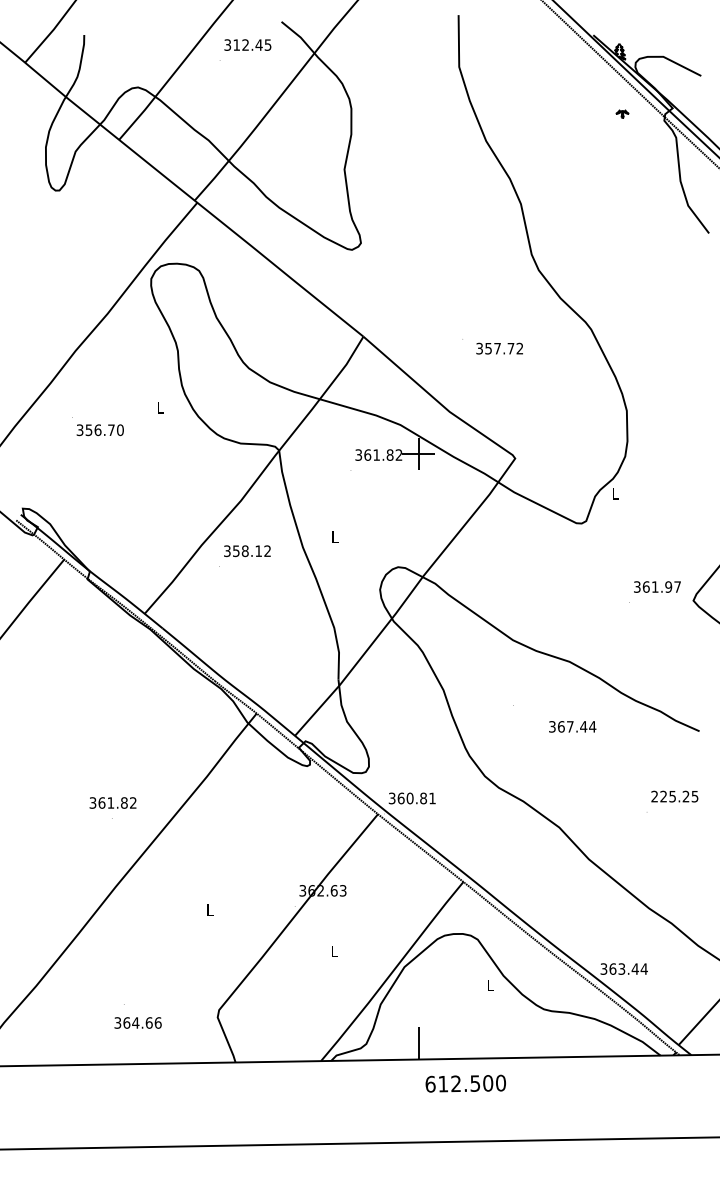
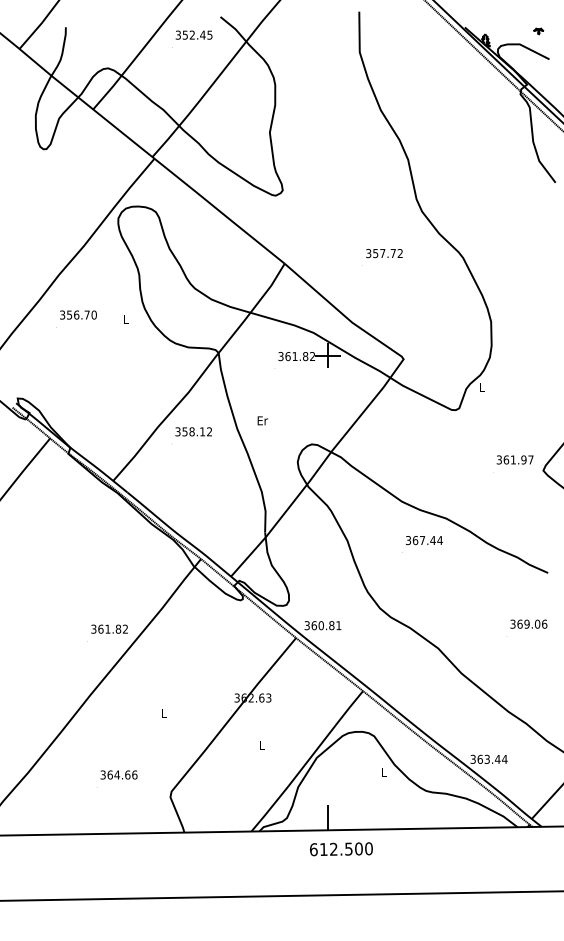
text: (236, 44) -> (185, 34), 312.45 -> 352.45
part: (622, 113) -> (538, 30), moved
text: (499, 348) -> (384, 253), moved
text: (99, 430) -> (77, 315), moved
text: (335, 536) -> (262, 420), L -> Er
text: (572, 726) -> (424, 540), moved
text: (674, 796) -> (528, 624), 225.25 -> 369.06
text: (112, 802) -> (109, 628), moved
text: (137, 1022) -> (118, 774), moved
text: (465, 1083) -> (341, 849), moved

